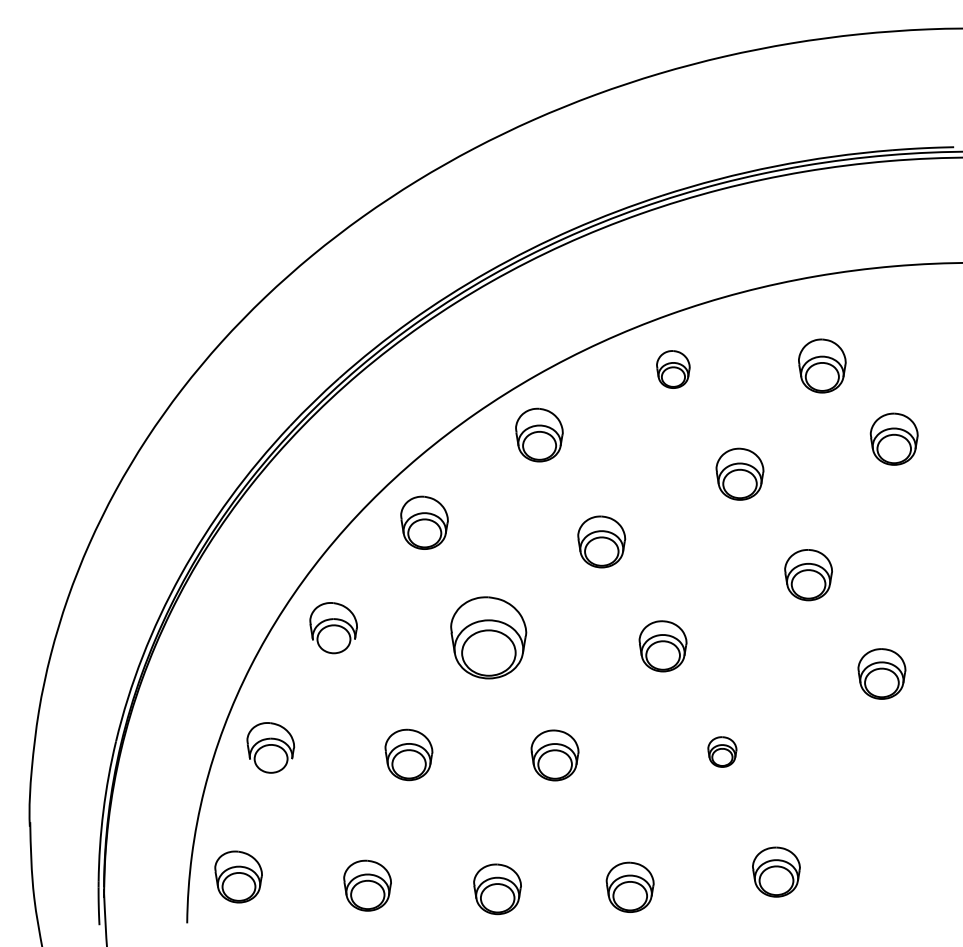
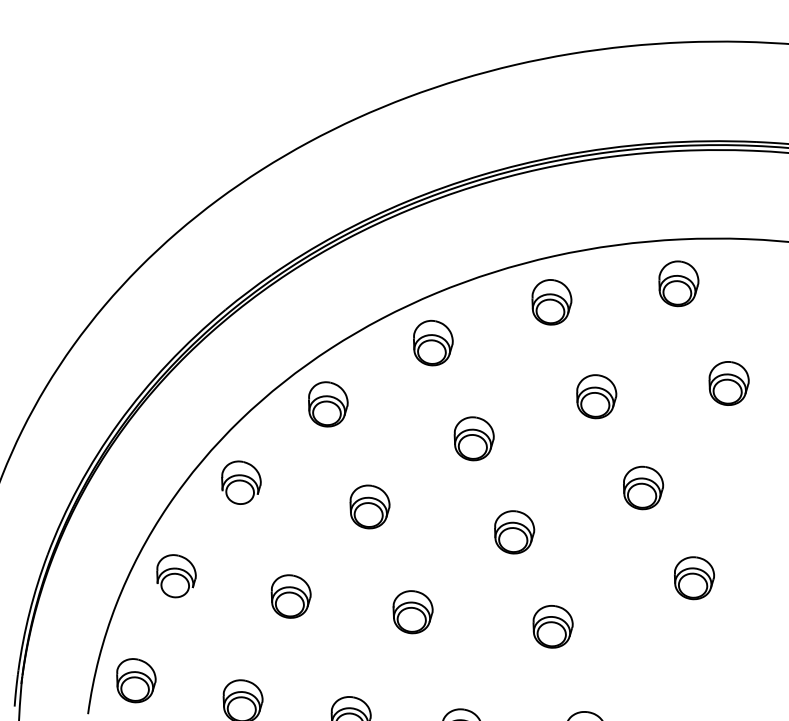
part: (822, 365) -> (678, 283), moved
part: (673, 369) -> (551, 302), size x1.43
part: (488, 637) -> (369, 506), size x0.62
part: (722, 751) -> (552, 626), size x1.67

